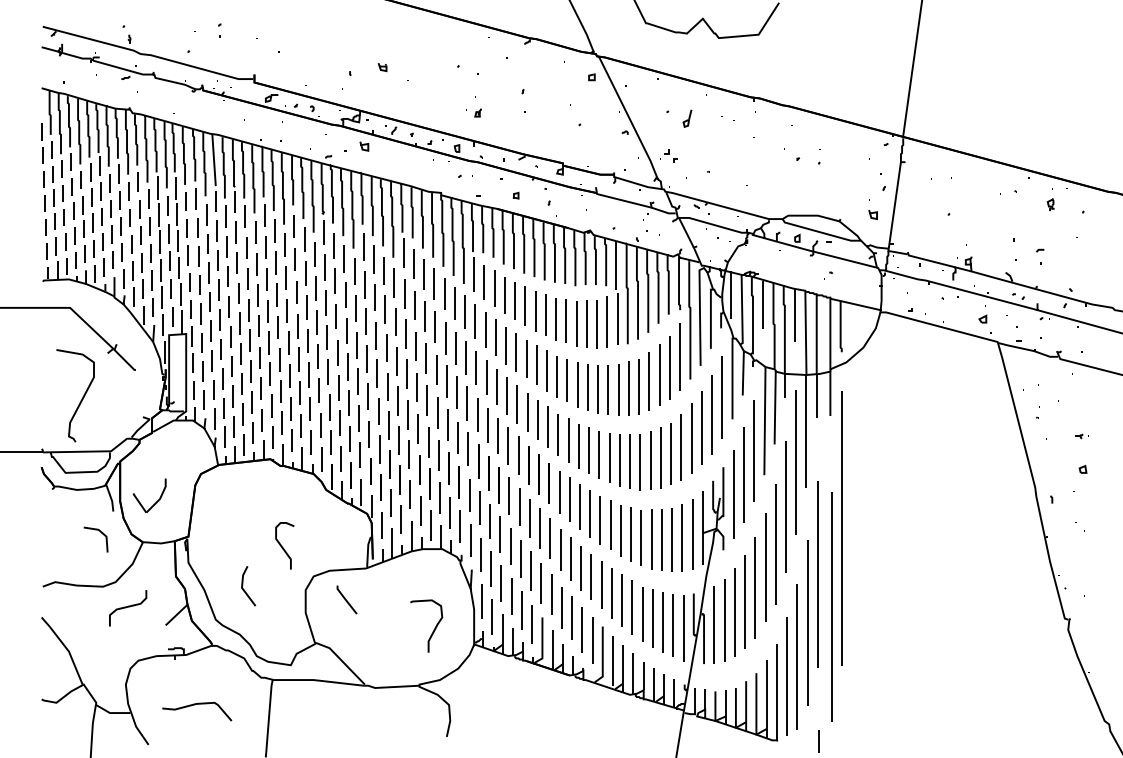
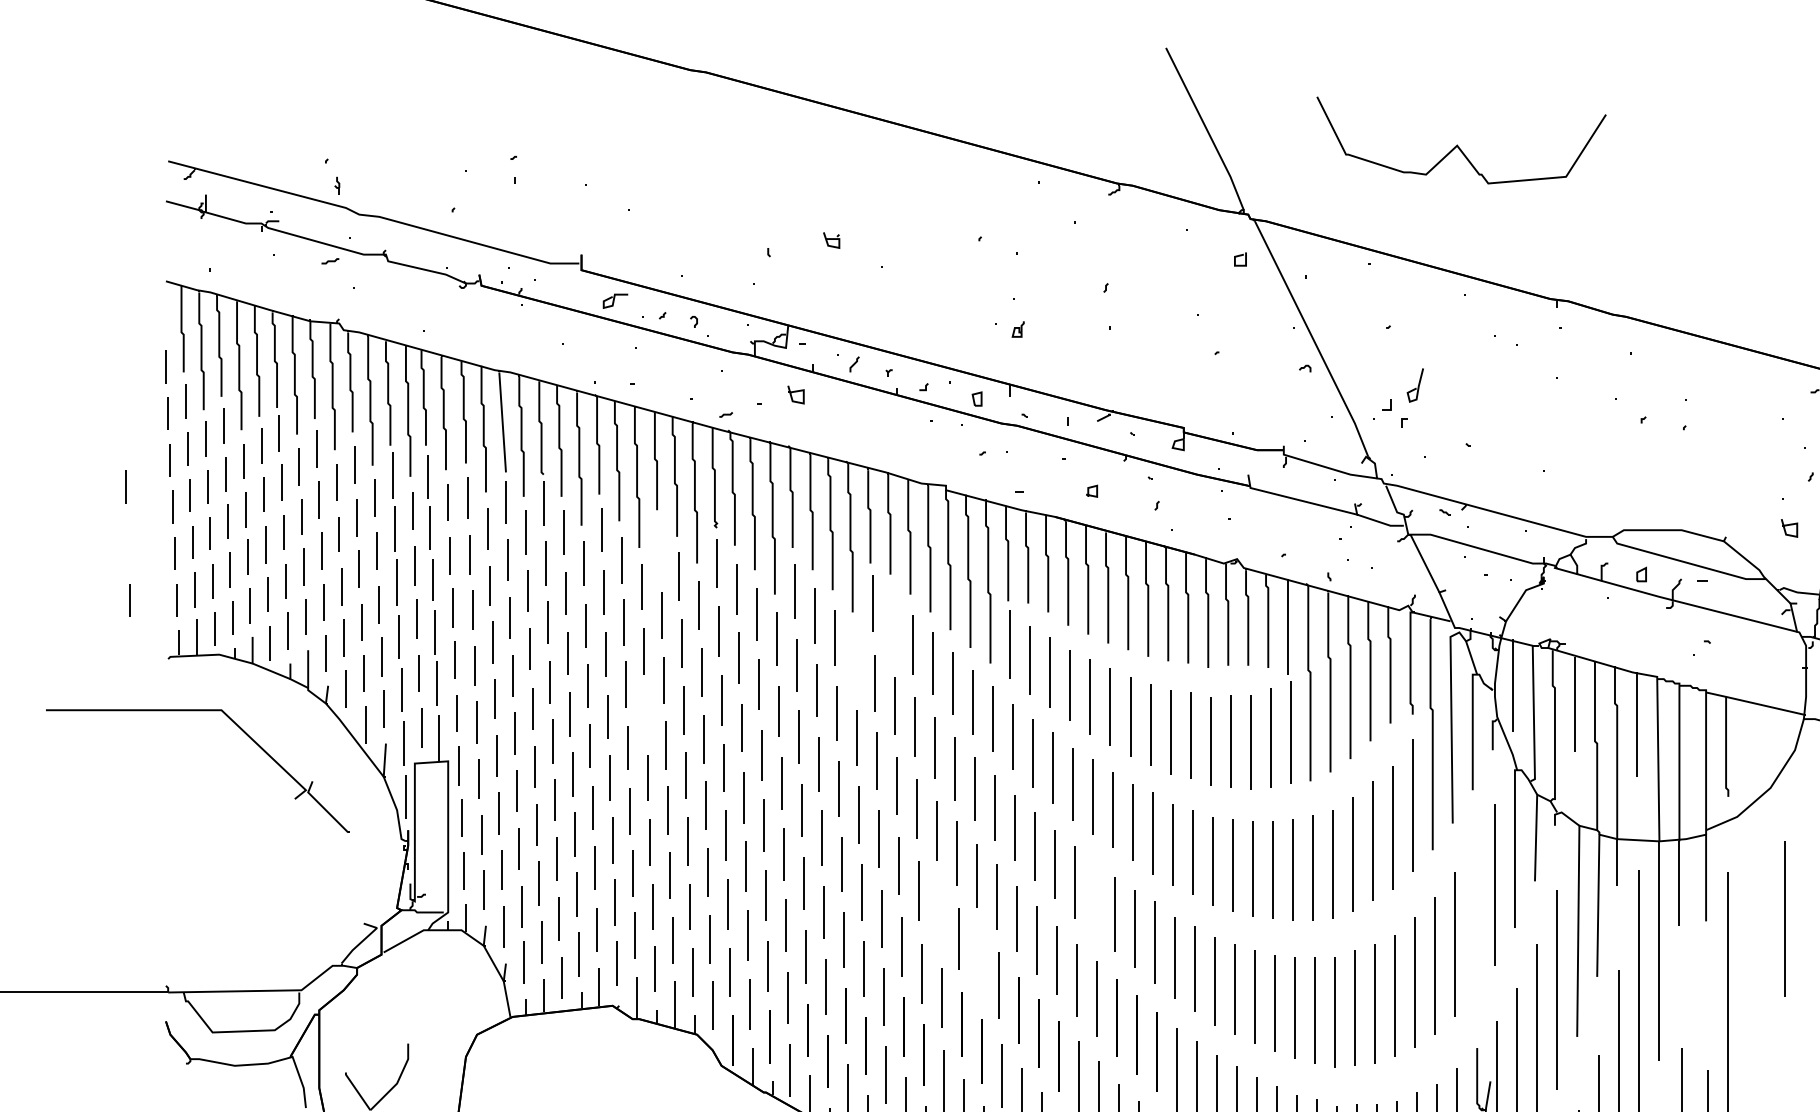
curve: (688, 118) -> (1417, 385), moved
line: (20, 193) -> (124, 486), added
line: (293, 226) -> (657, 551), removed
line: (22, 251) -> (128, 600), added
line: (413, 263) -> (892, 623), removed
line: (393, 282) -> (853, 660), removed
line: (286, 310) -> (644, 715), removed
curve: (81, 398) -> (243, 887), removed
line: (516, 404) -> (1093, 898), removed
line: (437, 412) -> (938, 914), removed
line: (711, 414) -> (1784, 918), moved
line: (457, 437) -> (977, 963), removed

